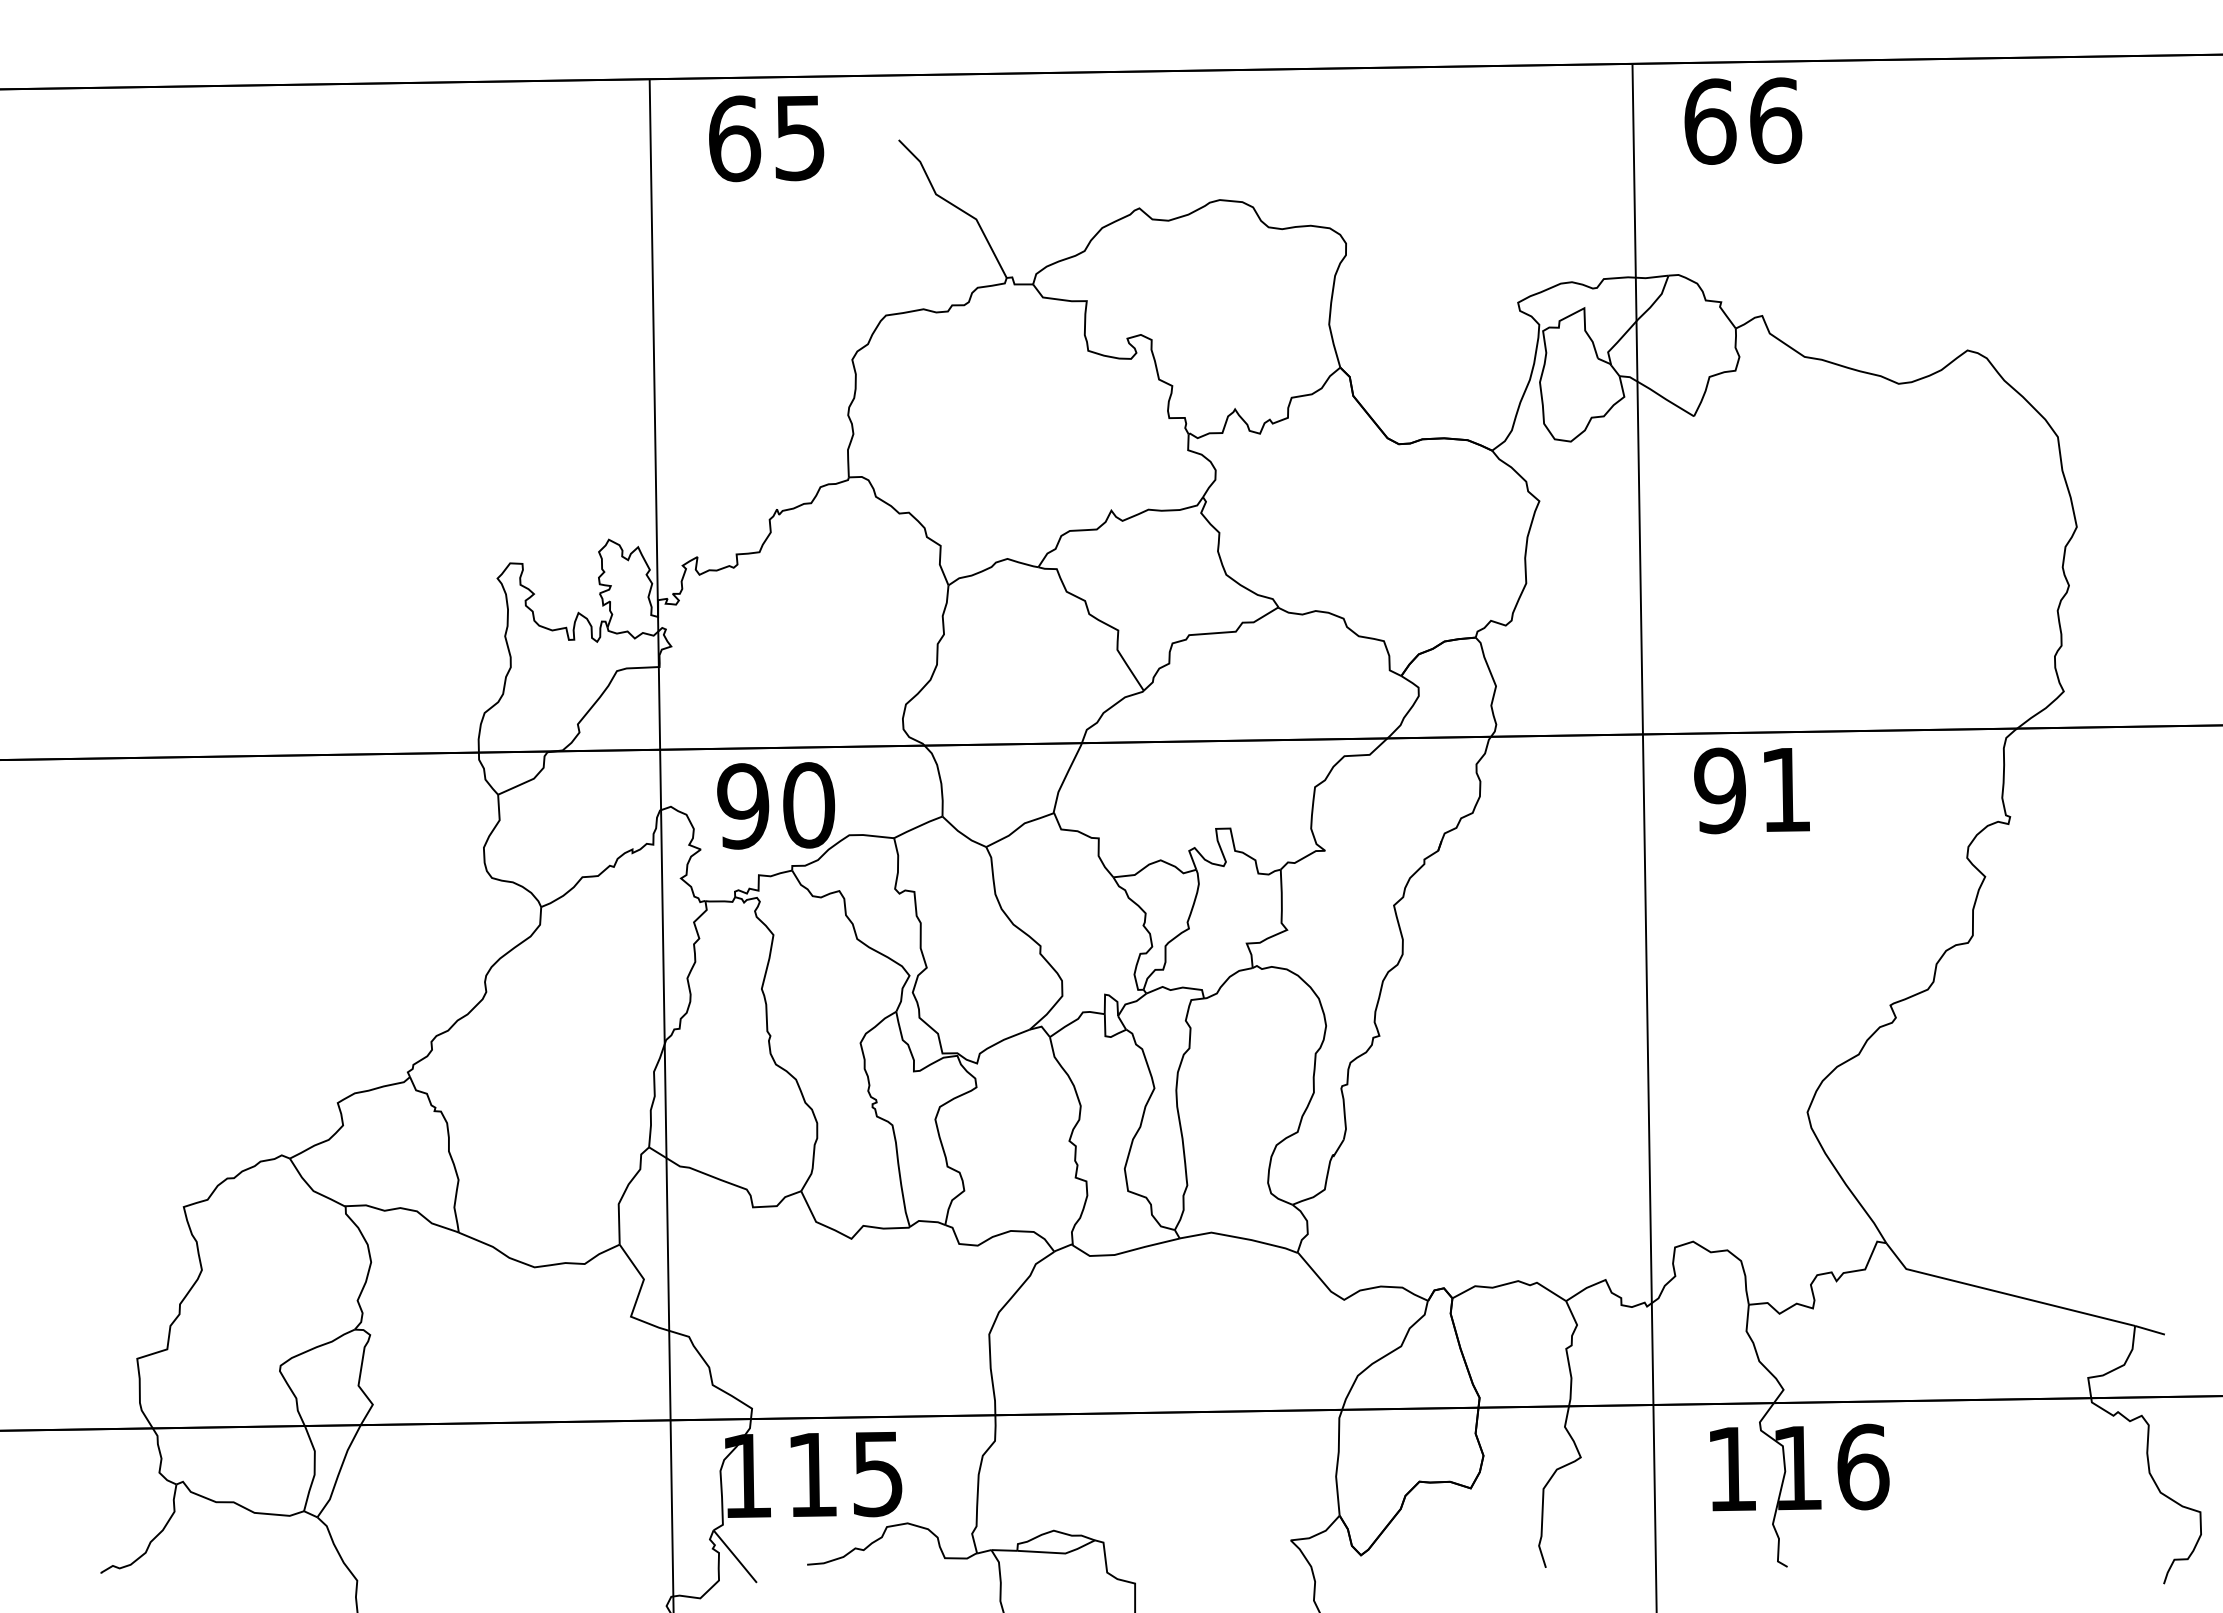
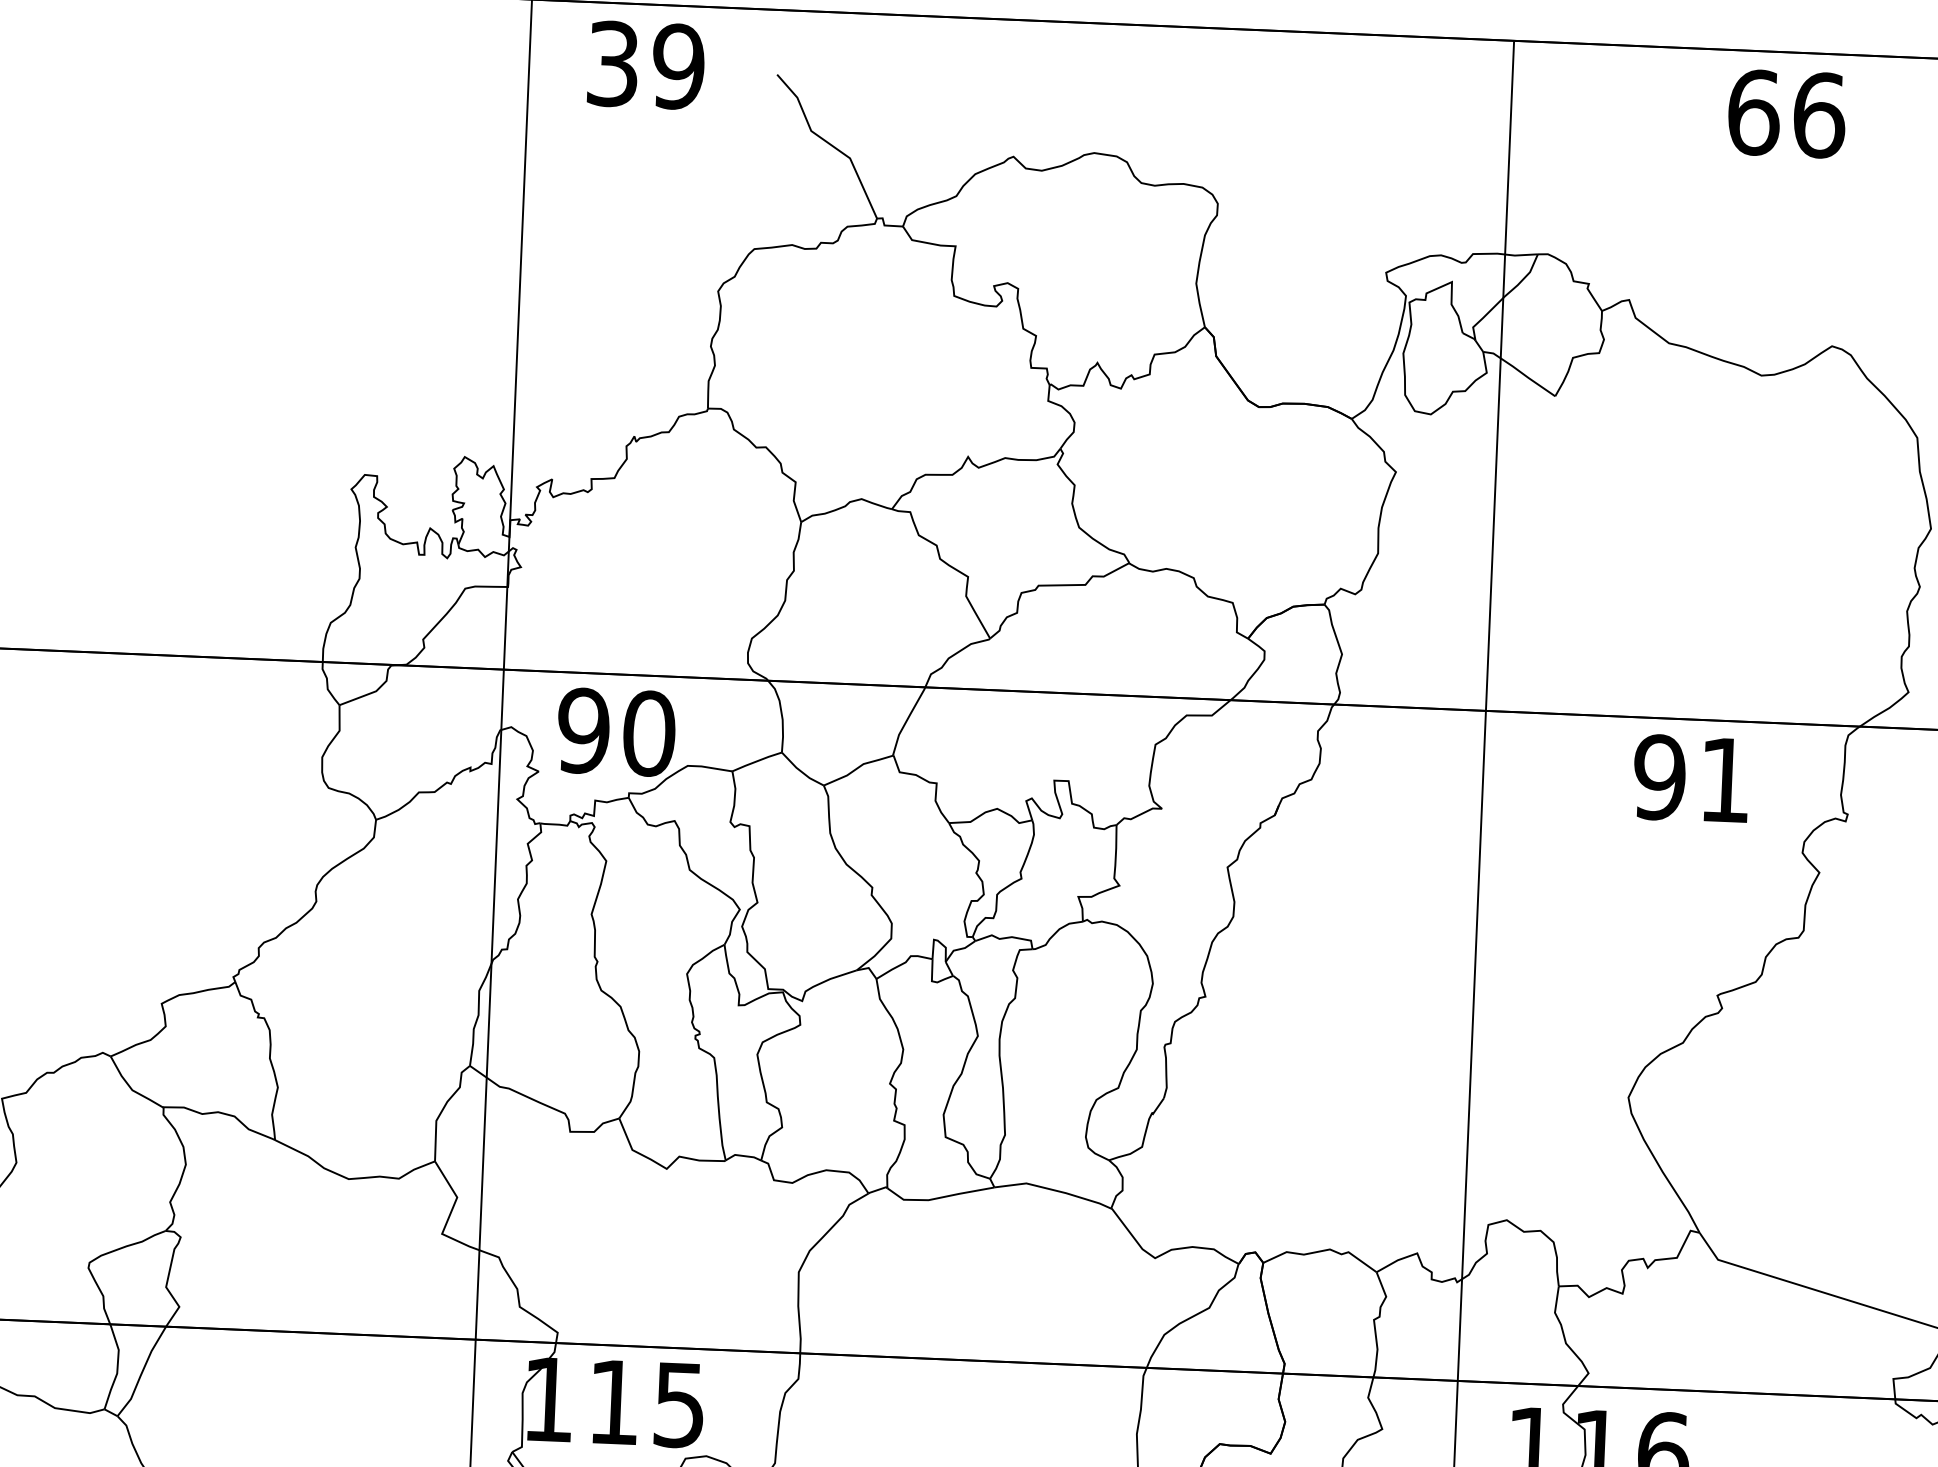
text: (1743, 120) -> (1787, 113), moved
text: (767, 138) -> (646, 65), 65 -> 39
text: (1751, 790) -> (1690, 778), moved

